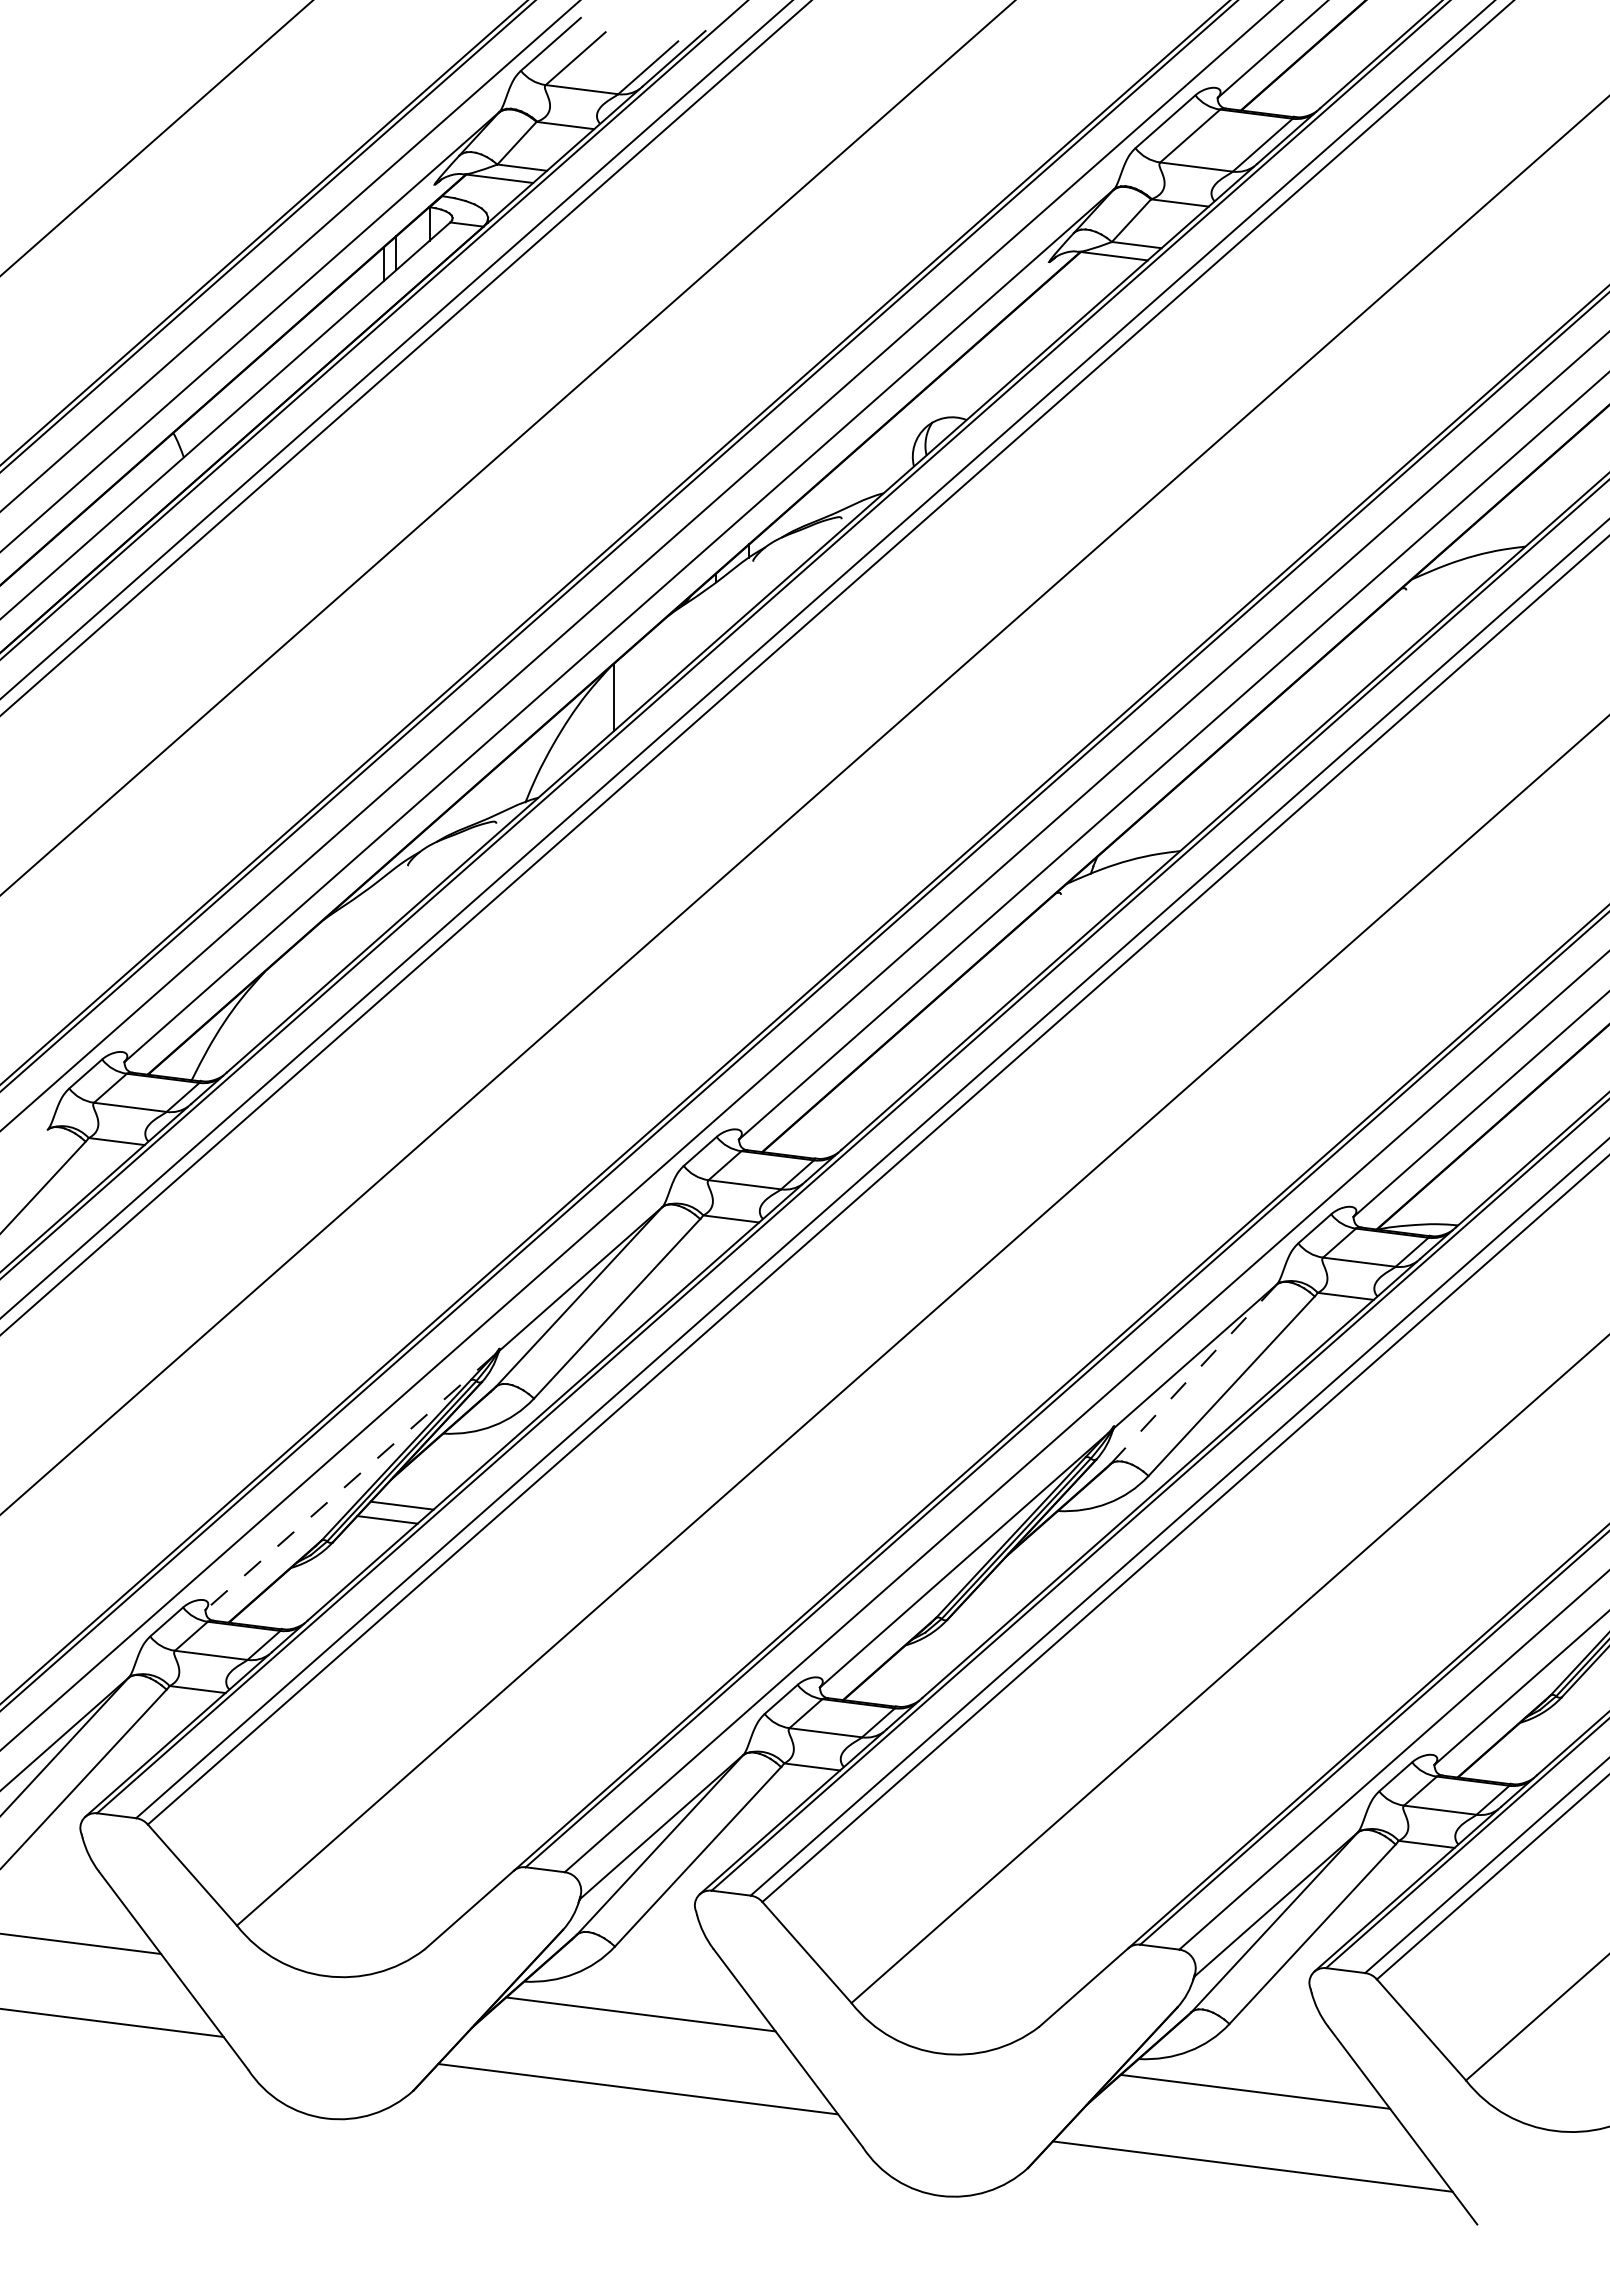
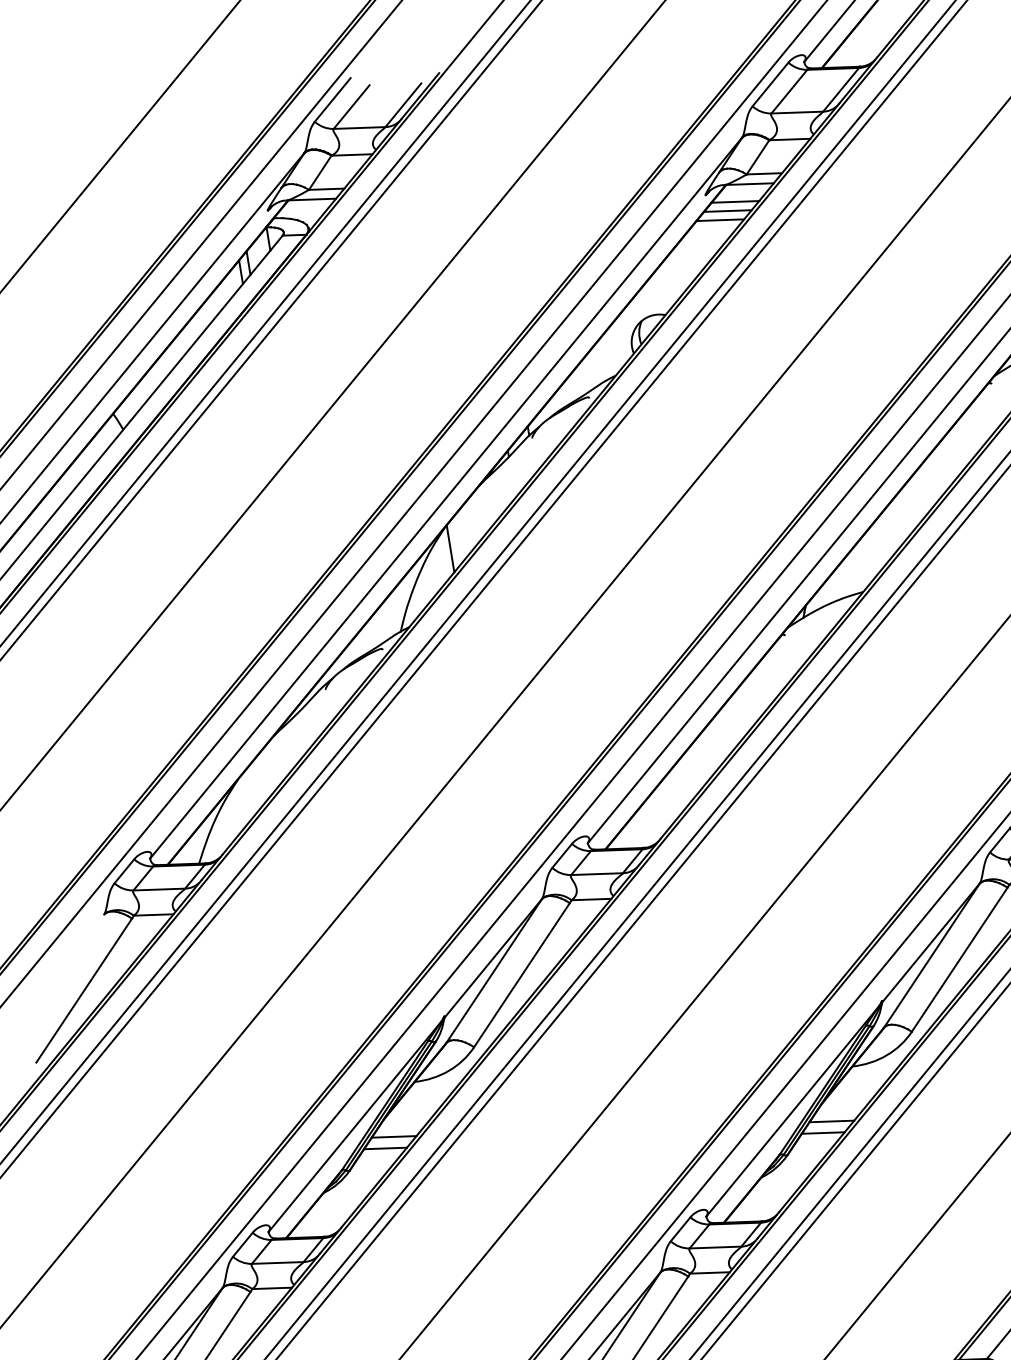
line: (1089, 277) -> (735, 201), added
line: (1076, 288) -> (727, 210), added
line: (1064, 299) -> (720, 219), added
line: (1194, 1373) -> (932, 955), dashed -> solid
line: (349, 1483) -> (354, 1127), dashed -> solid
line: (1016, 1583) -> (831, 1121), added
line: (1001, 1597) -> (822, 1133), added

